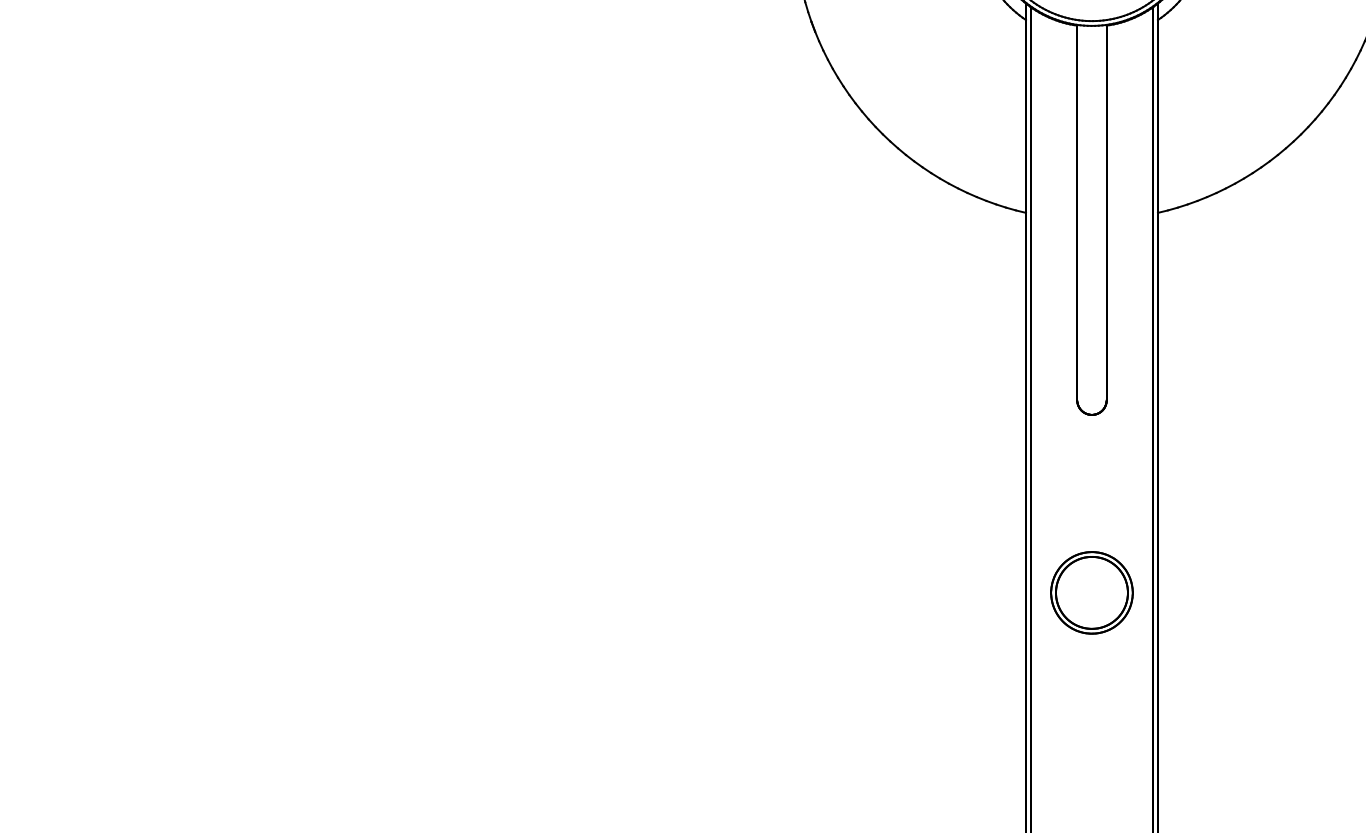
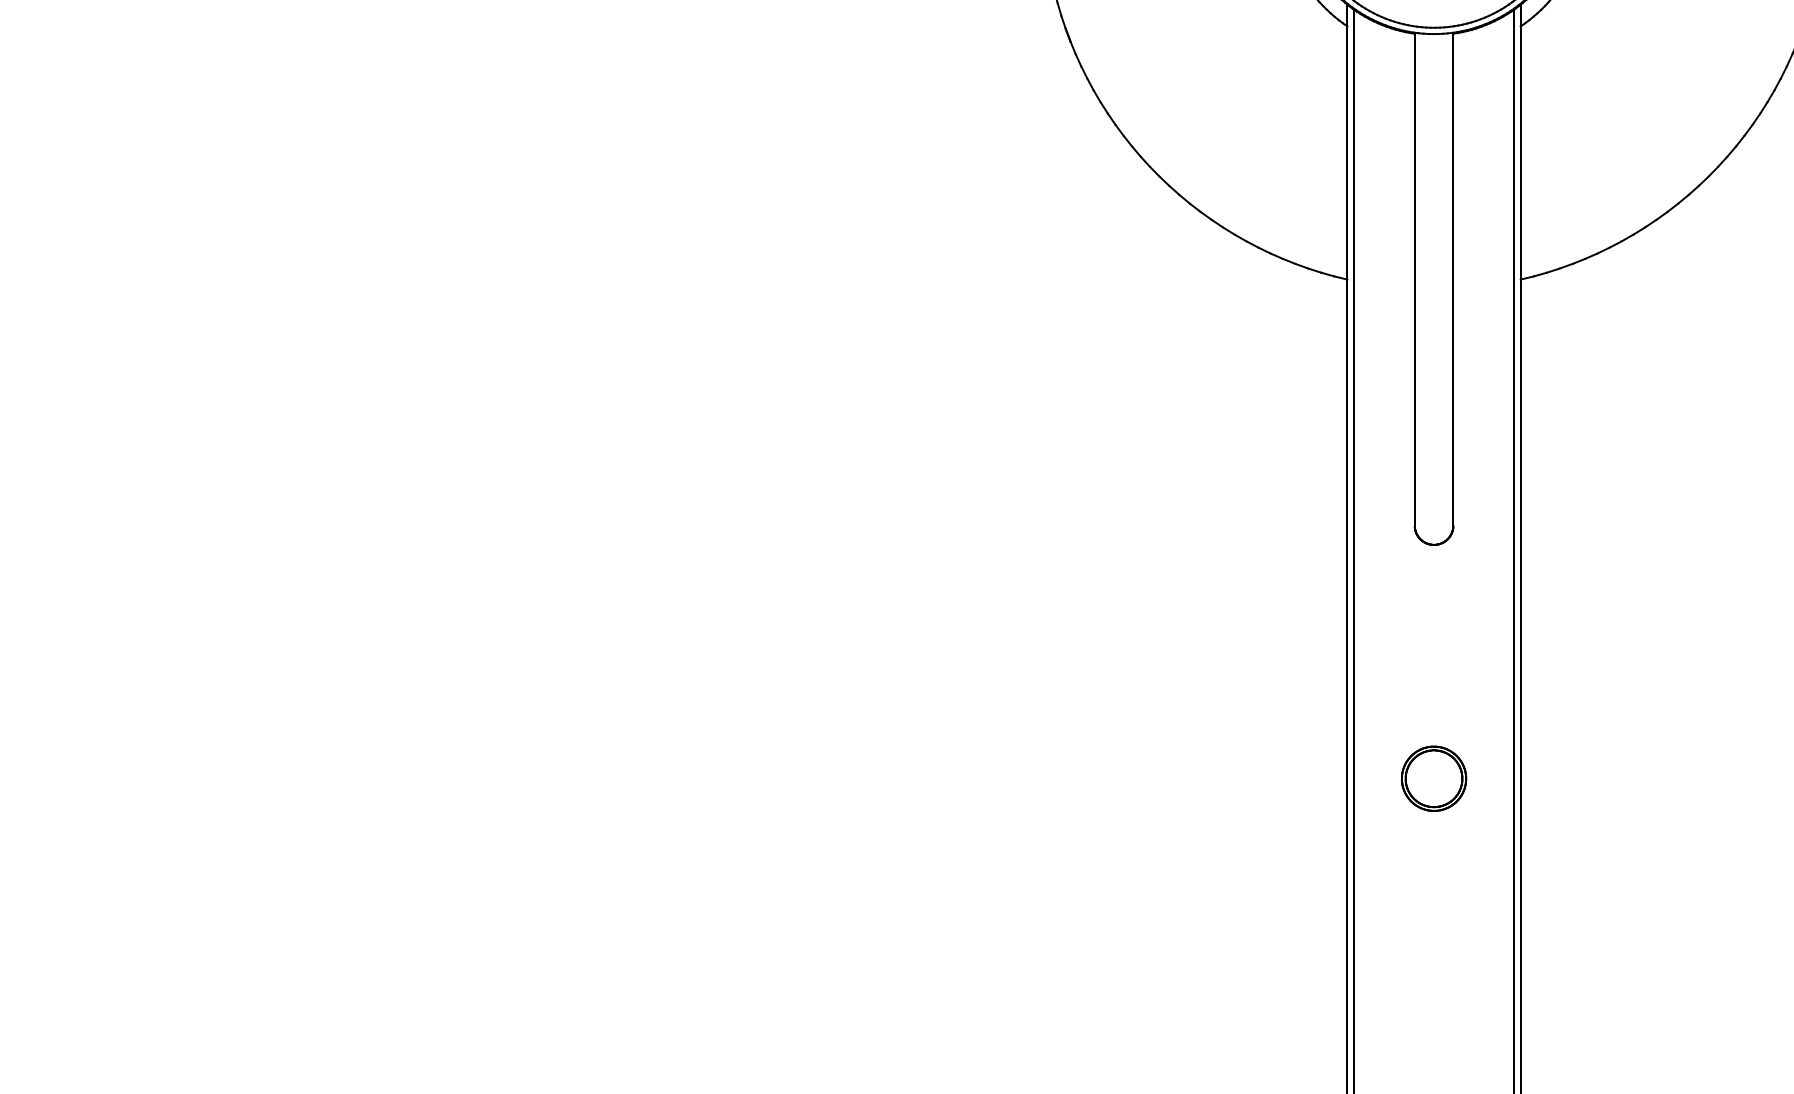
part: (1091, 592) -> (1433, 778), size x0.6

